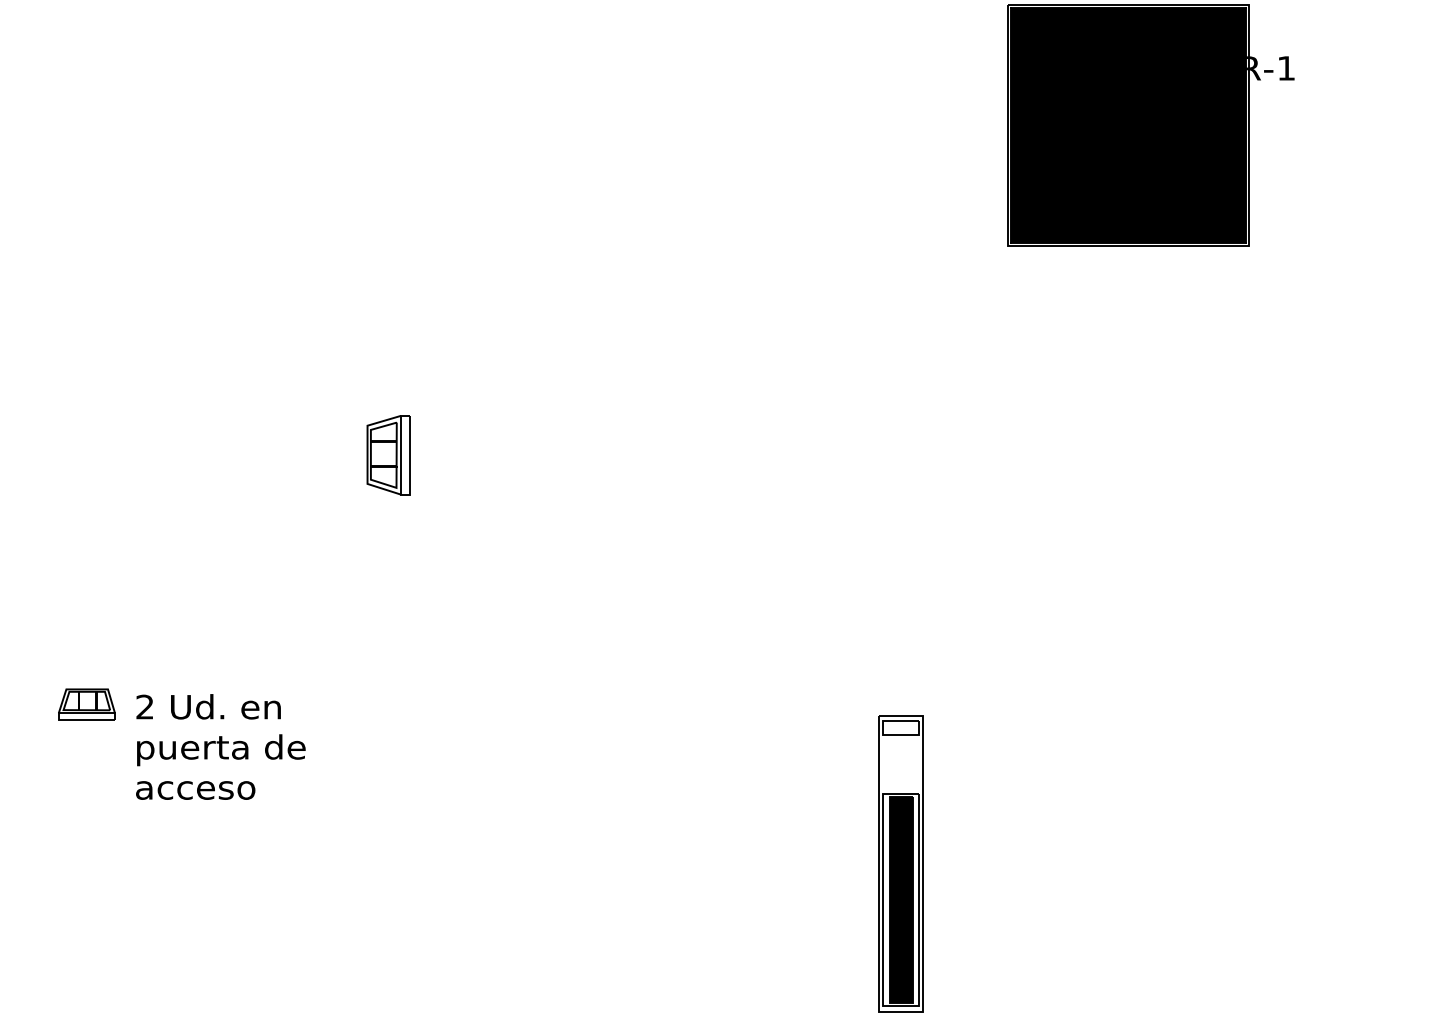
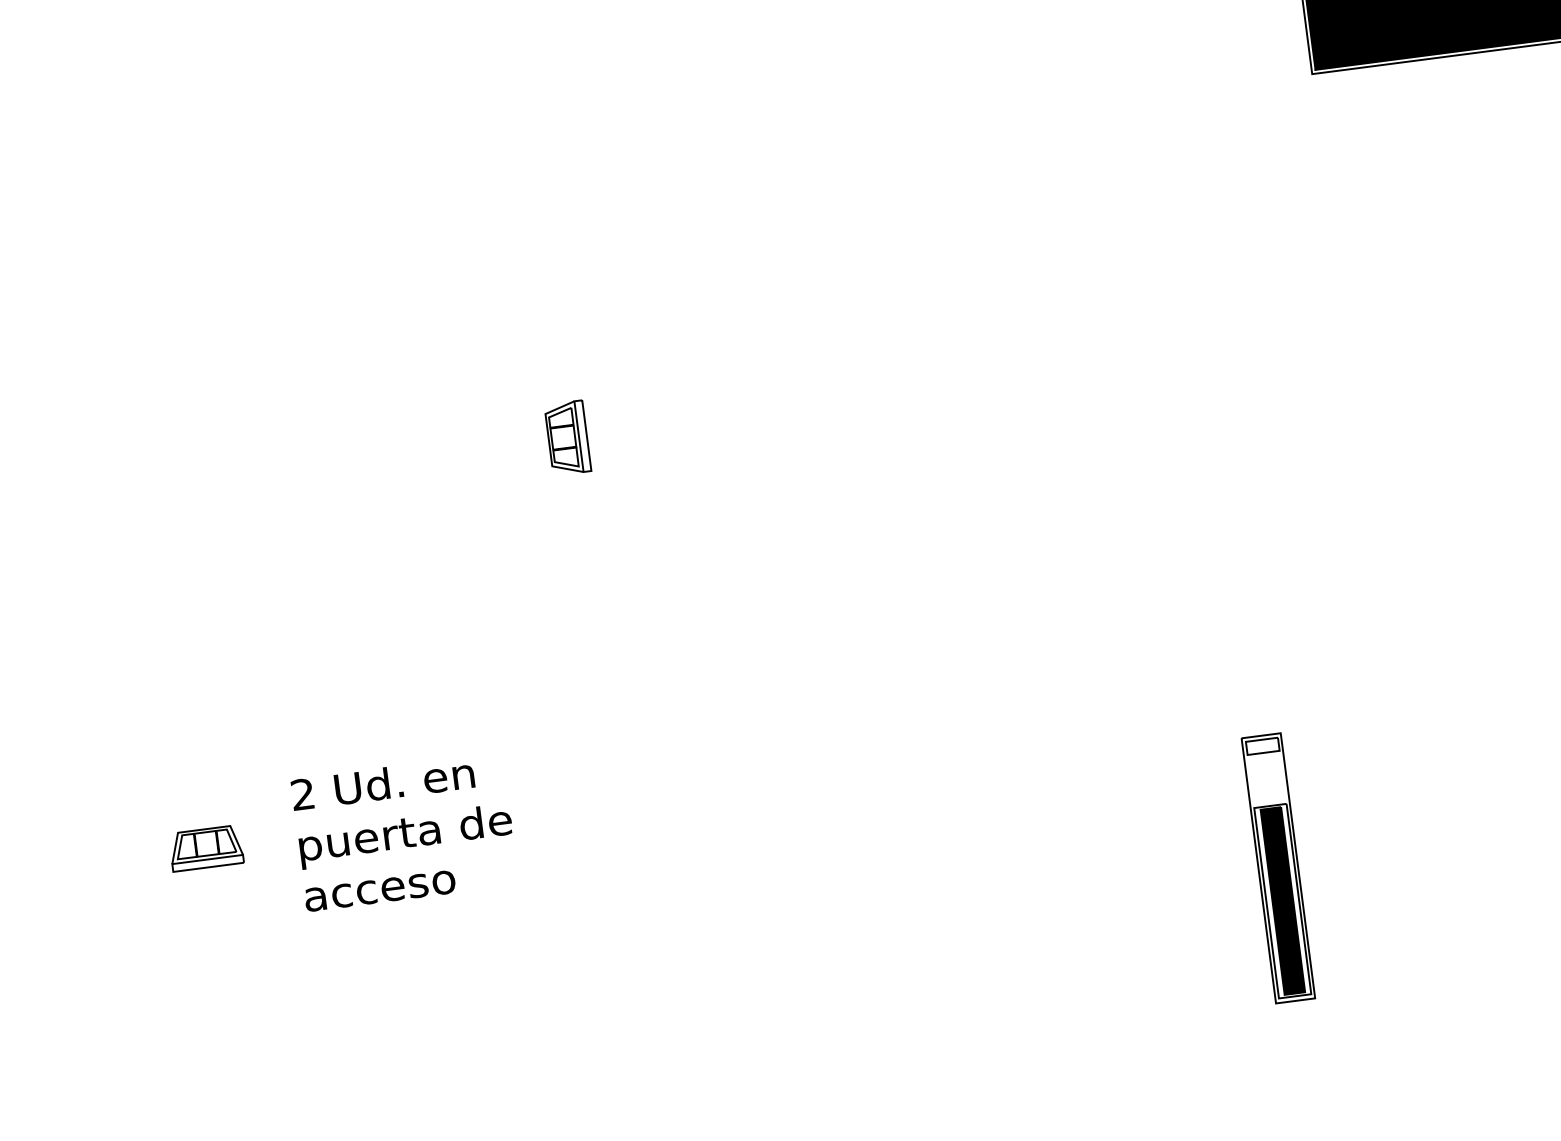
part: (388, 454) -> (567, 437), size x0.71
part: (86, 704) -> (205, 848), moved
part: (900, 864) -> (1278, 868), size x0.71

